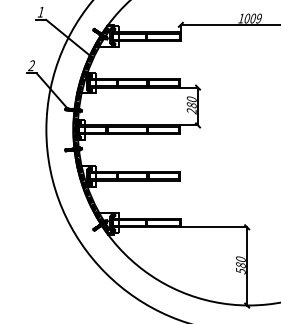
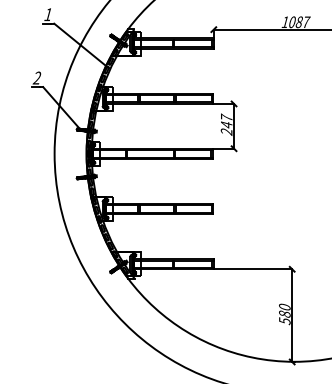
text: (255, 18) -> (302, 22), 1009 -> 1087
text: (191, 101) -> (226, 120), 280 -> 247

